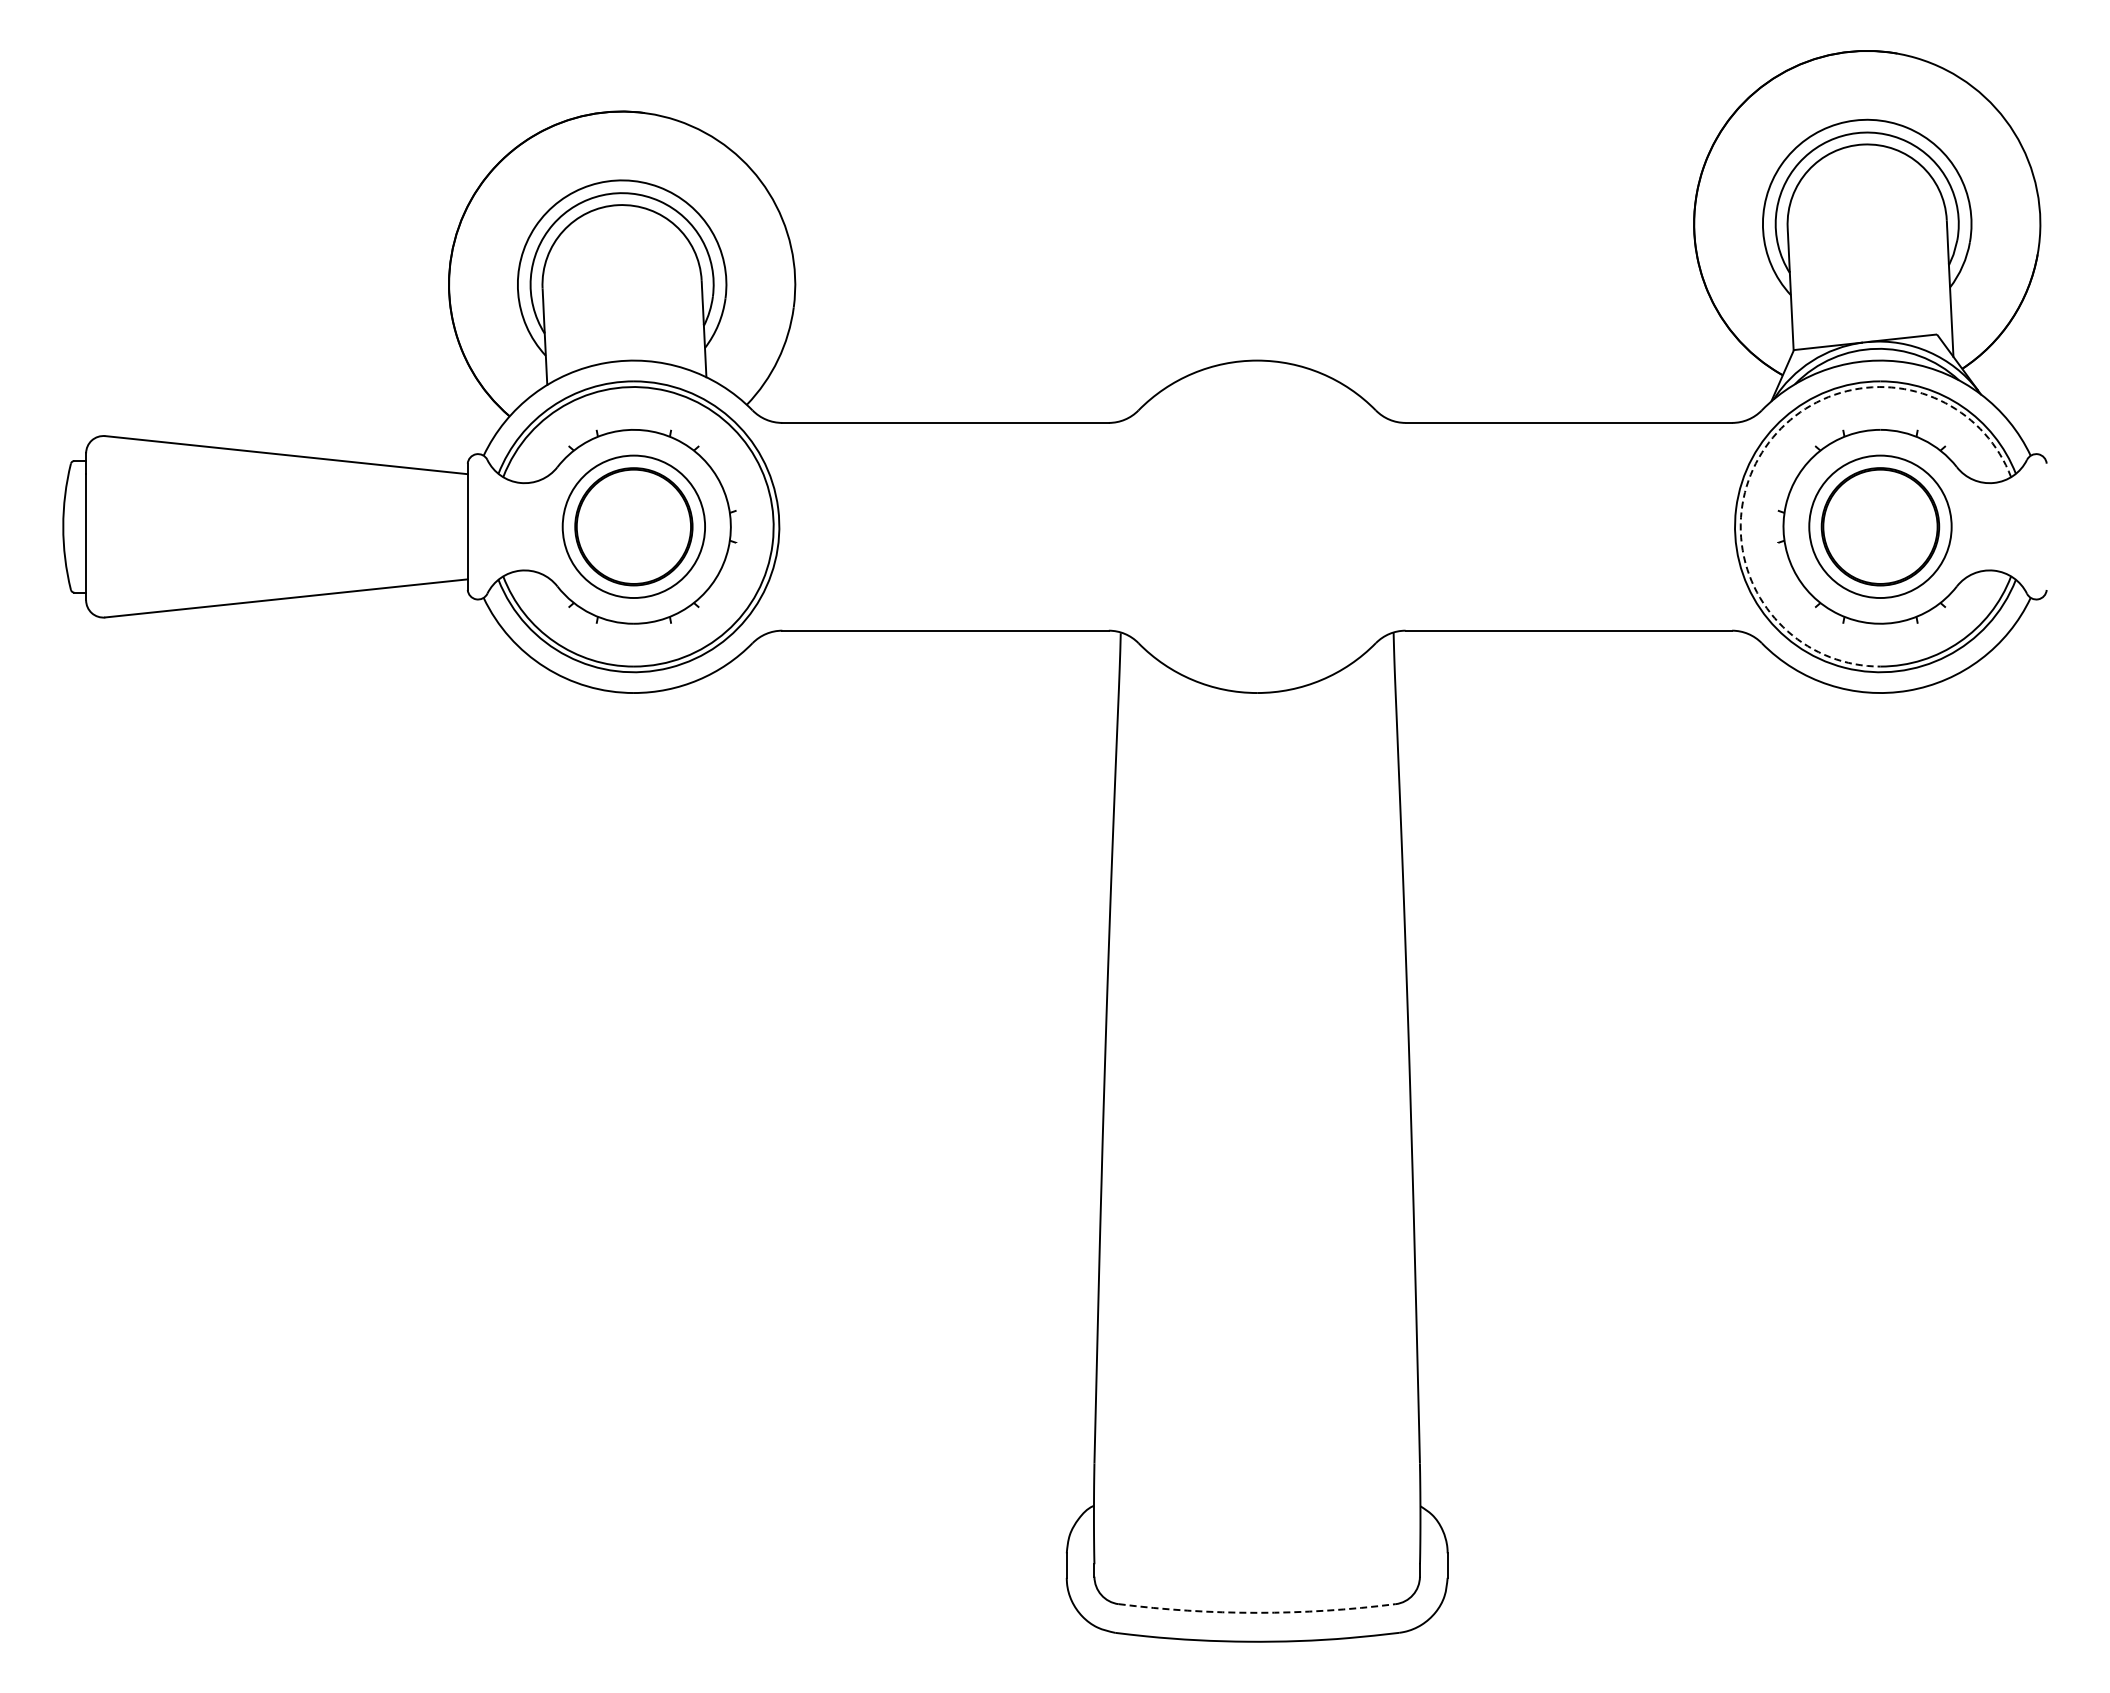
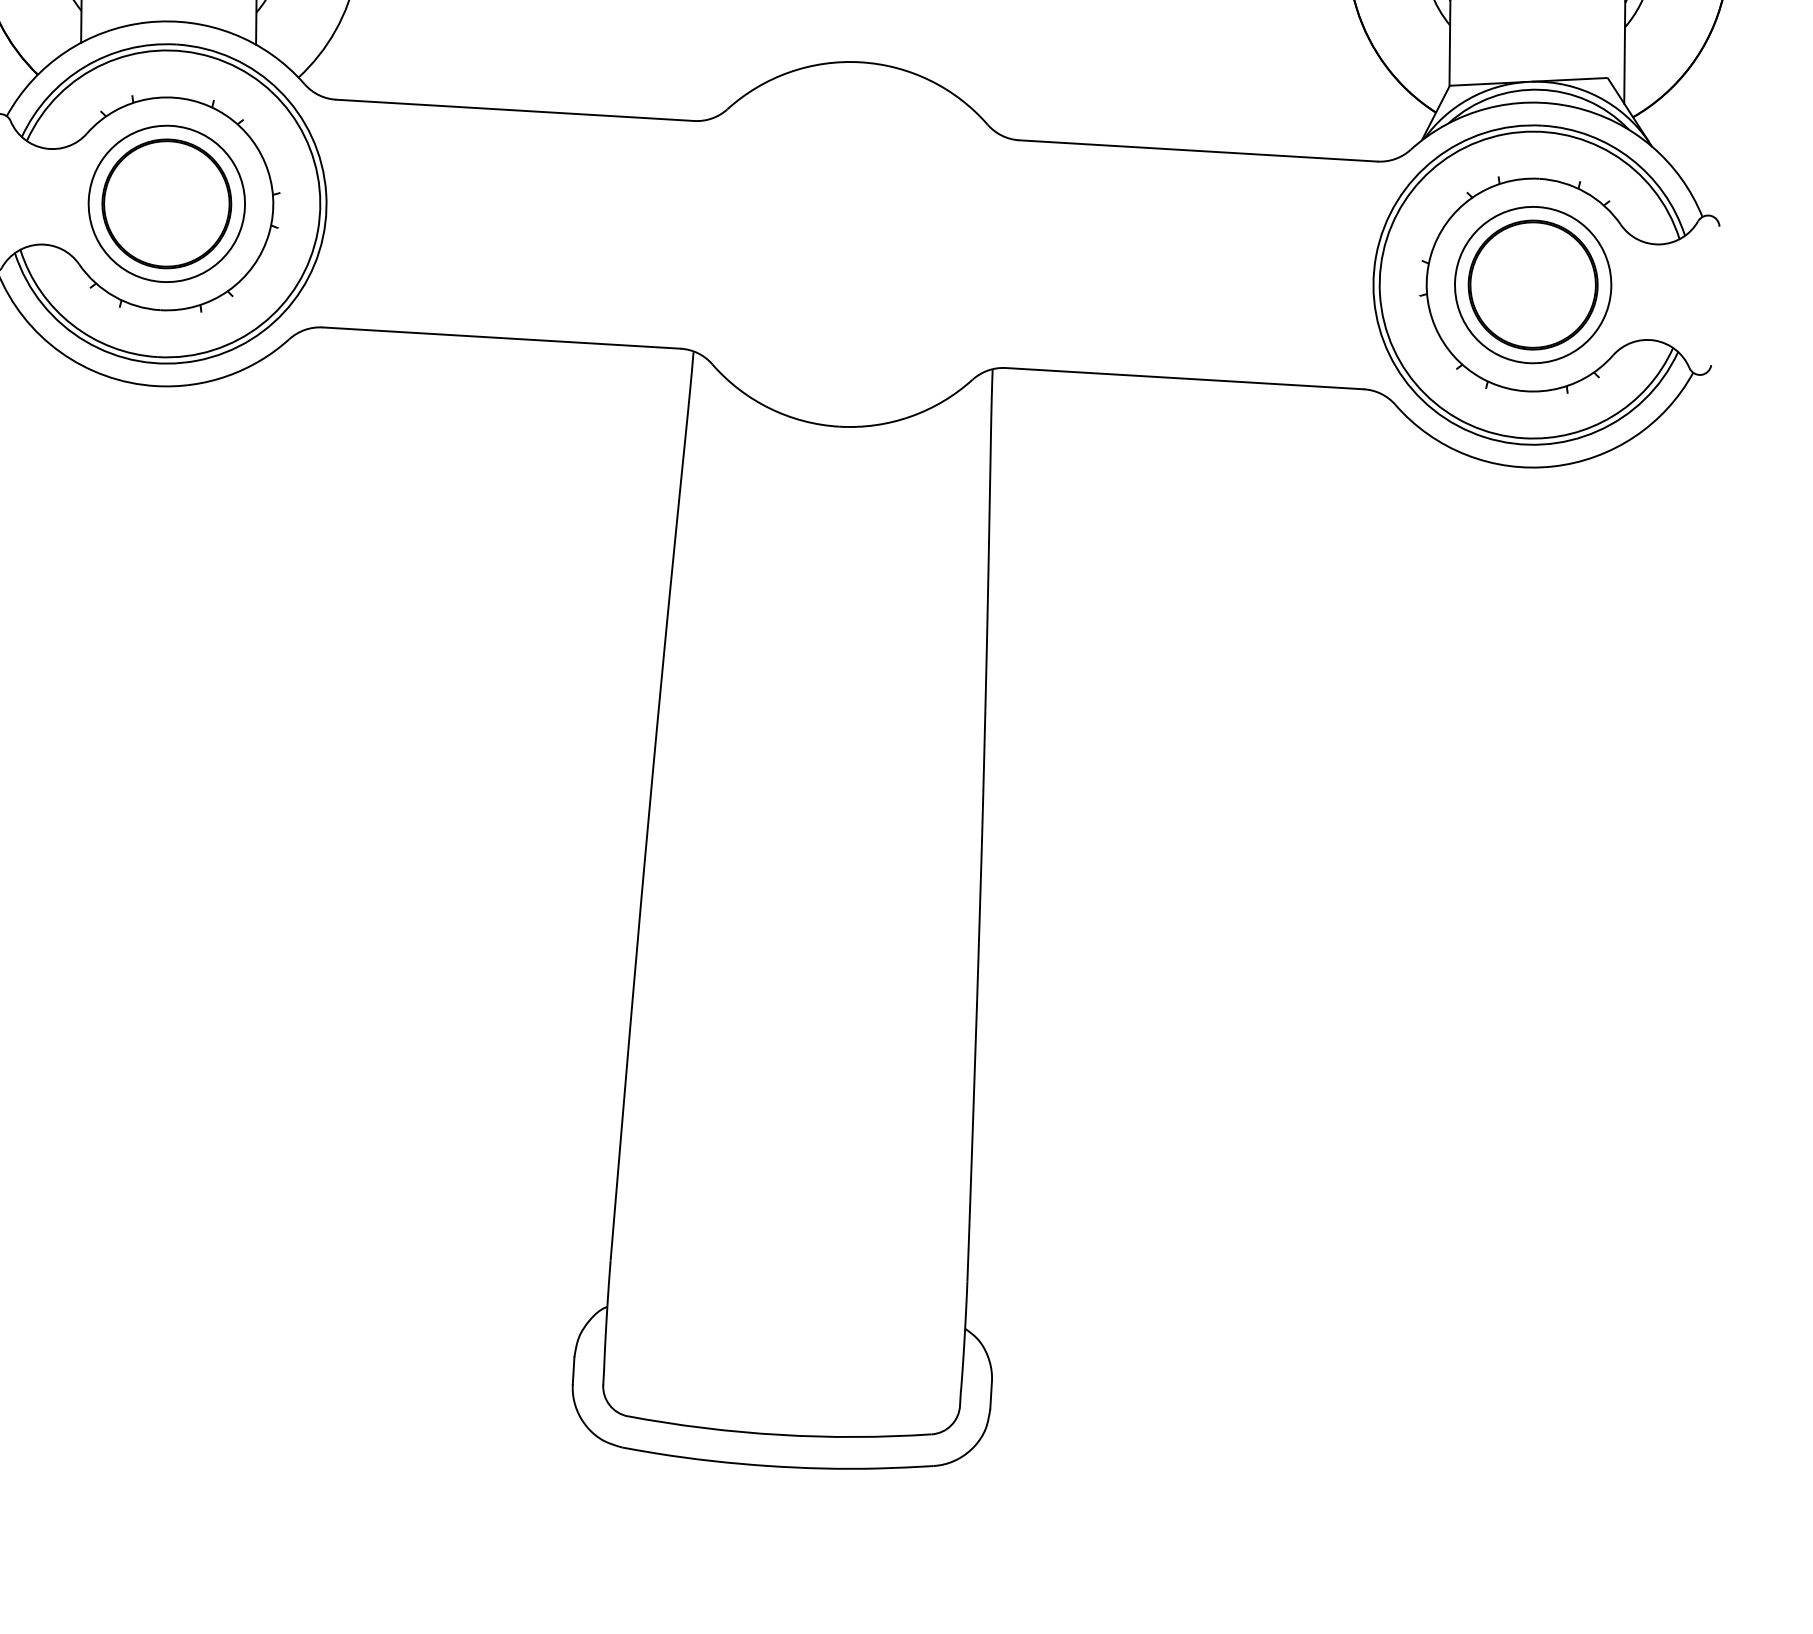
arc: (1765, 447) -> (1412, 190), dashed -> solid
arc: (1257, 1612) -> (779, 1434), dashed -> solid

